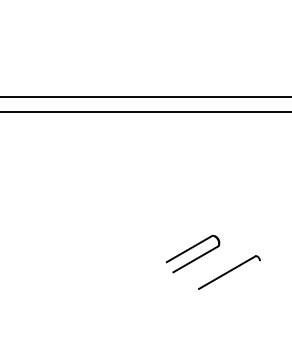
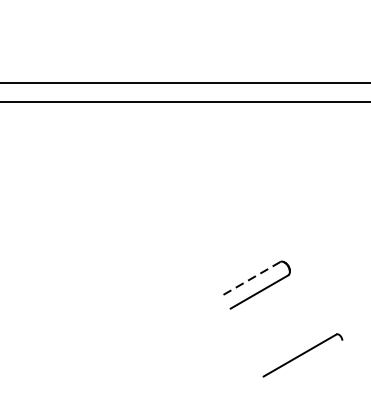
line: (189, 249) -> (251, 279), solid -> dashed
part: (229, 272) -> (303, 355), moved

